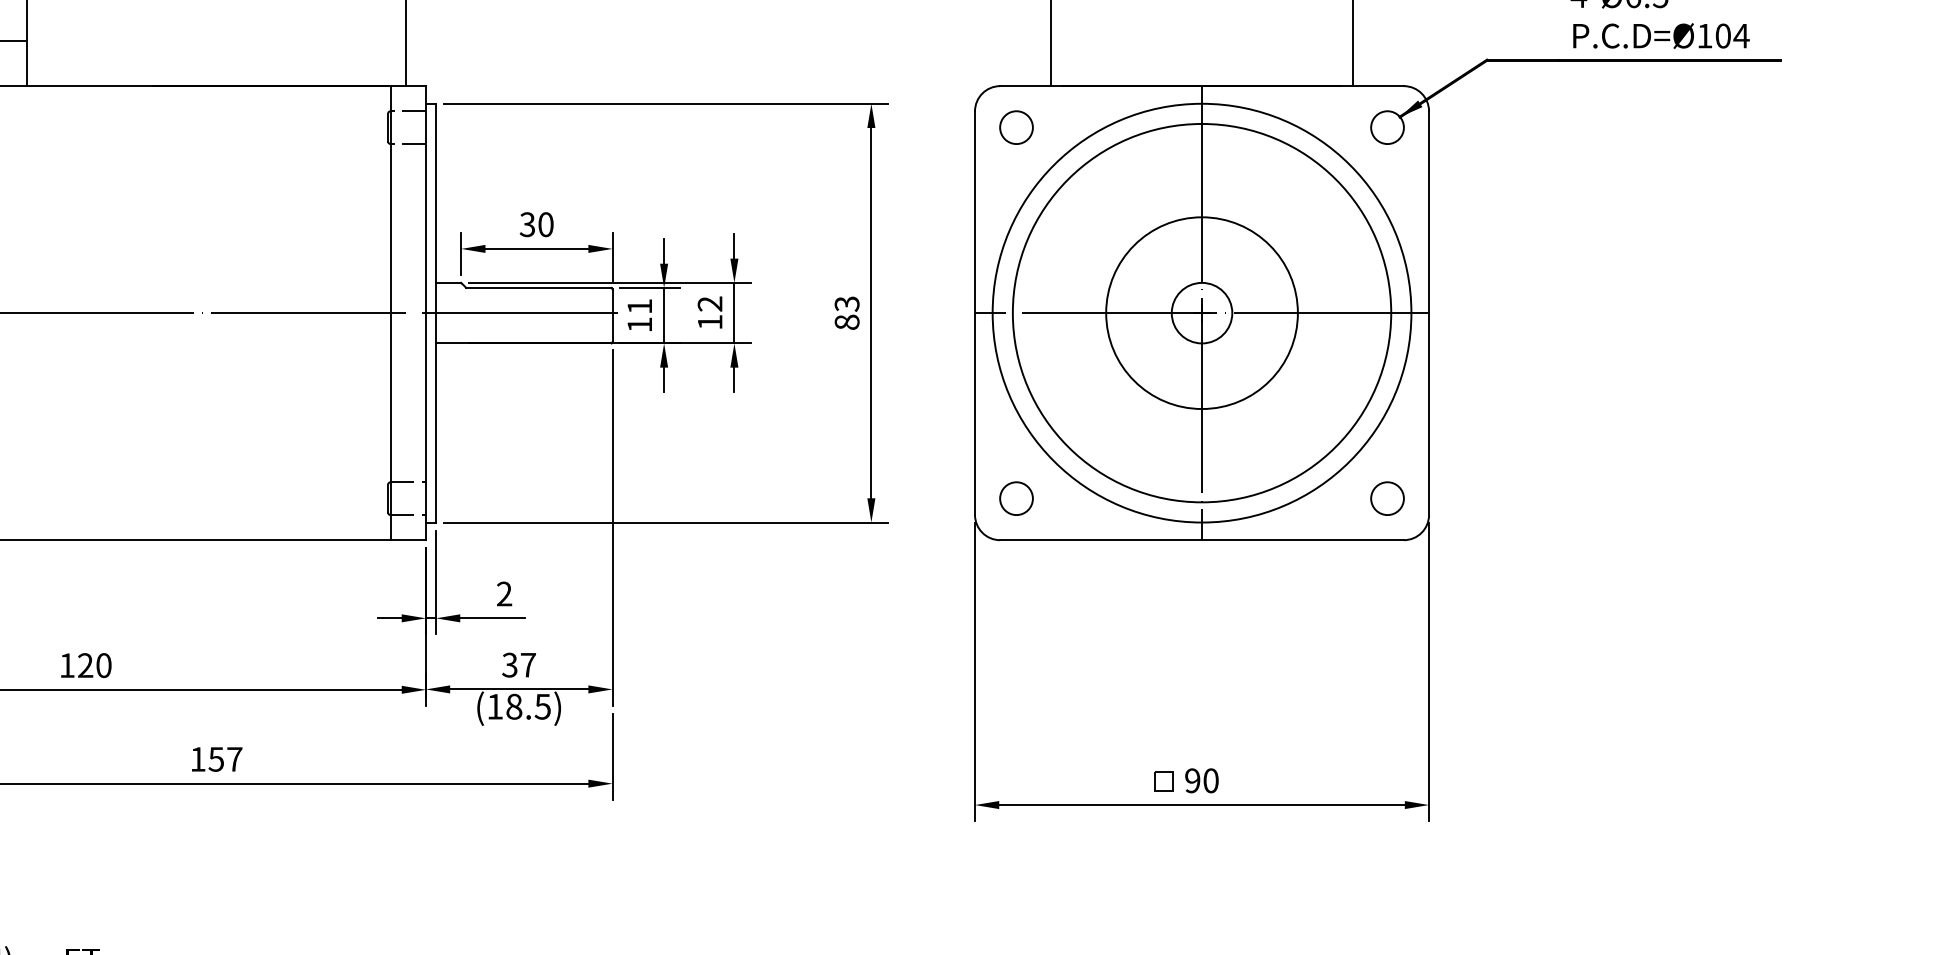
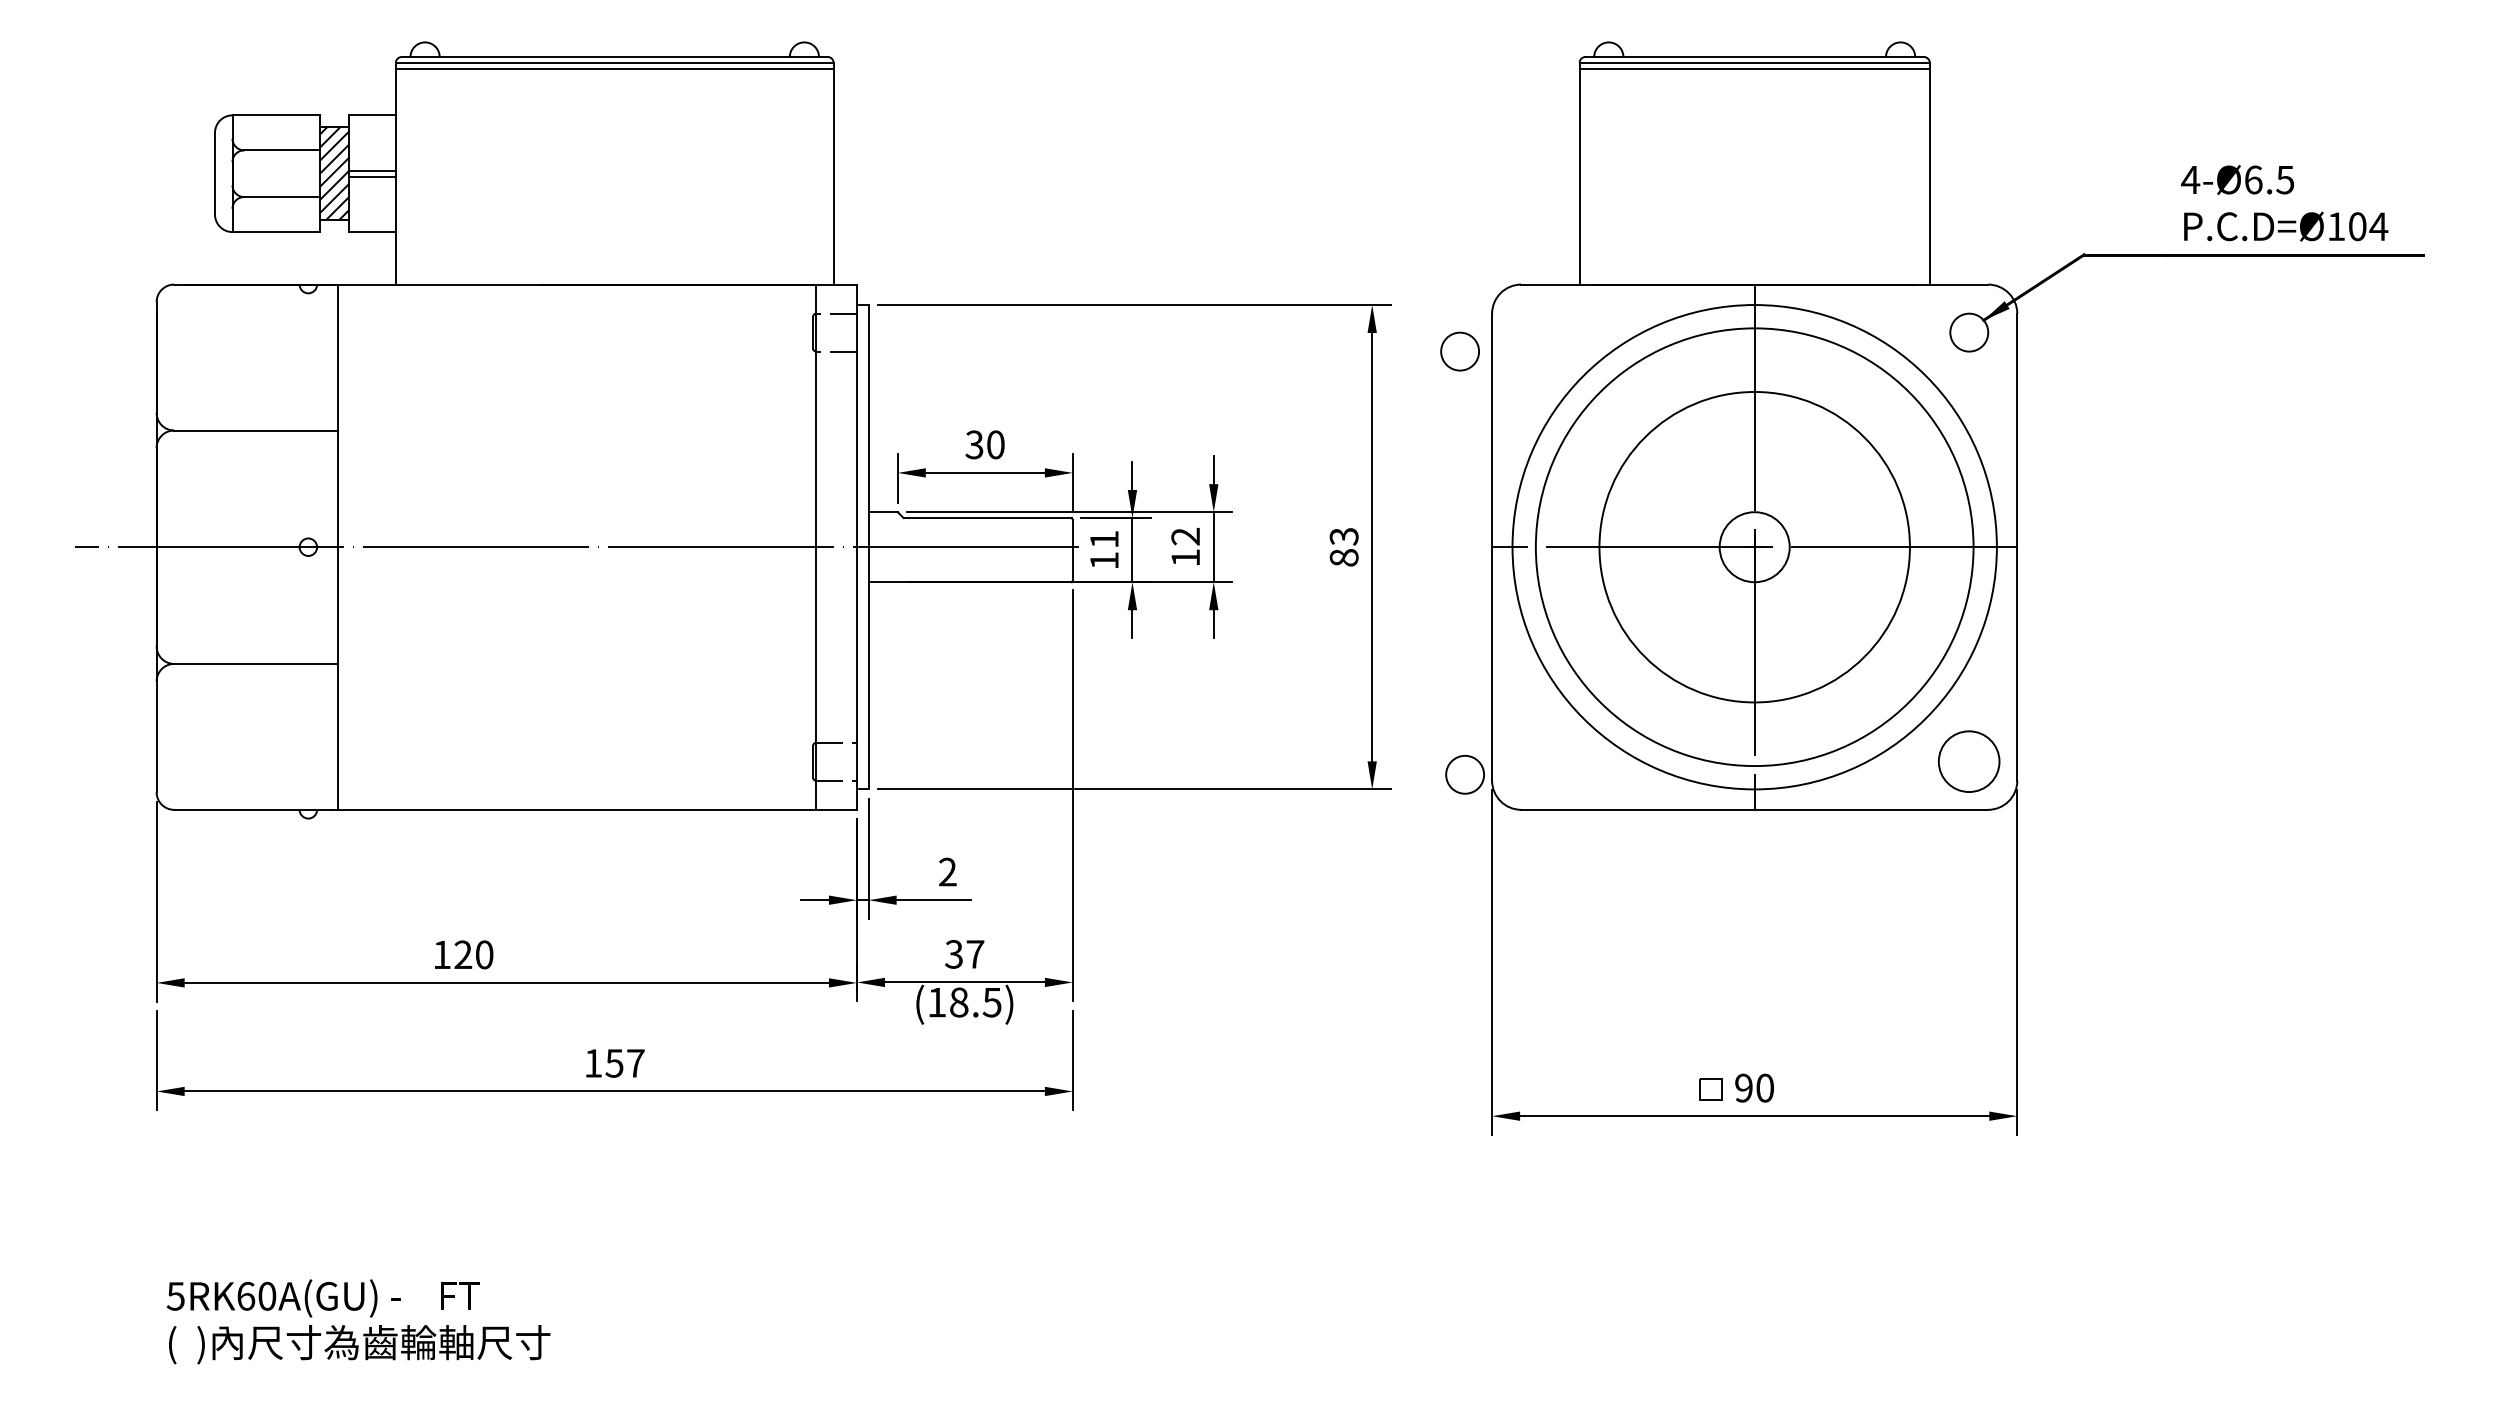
circle: (1015, 127) -> (1459, 351), moved
circle: (1201, 313) -> (1754, 547), size x1.4
circle: (1015, 498) -> (1464, 774), moved
circle: (1387, 498) -> (1969, 761), size x1.6

